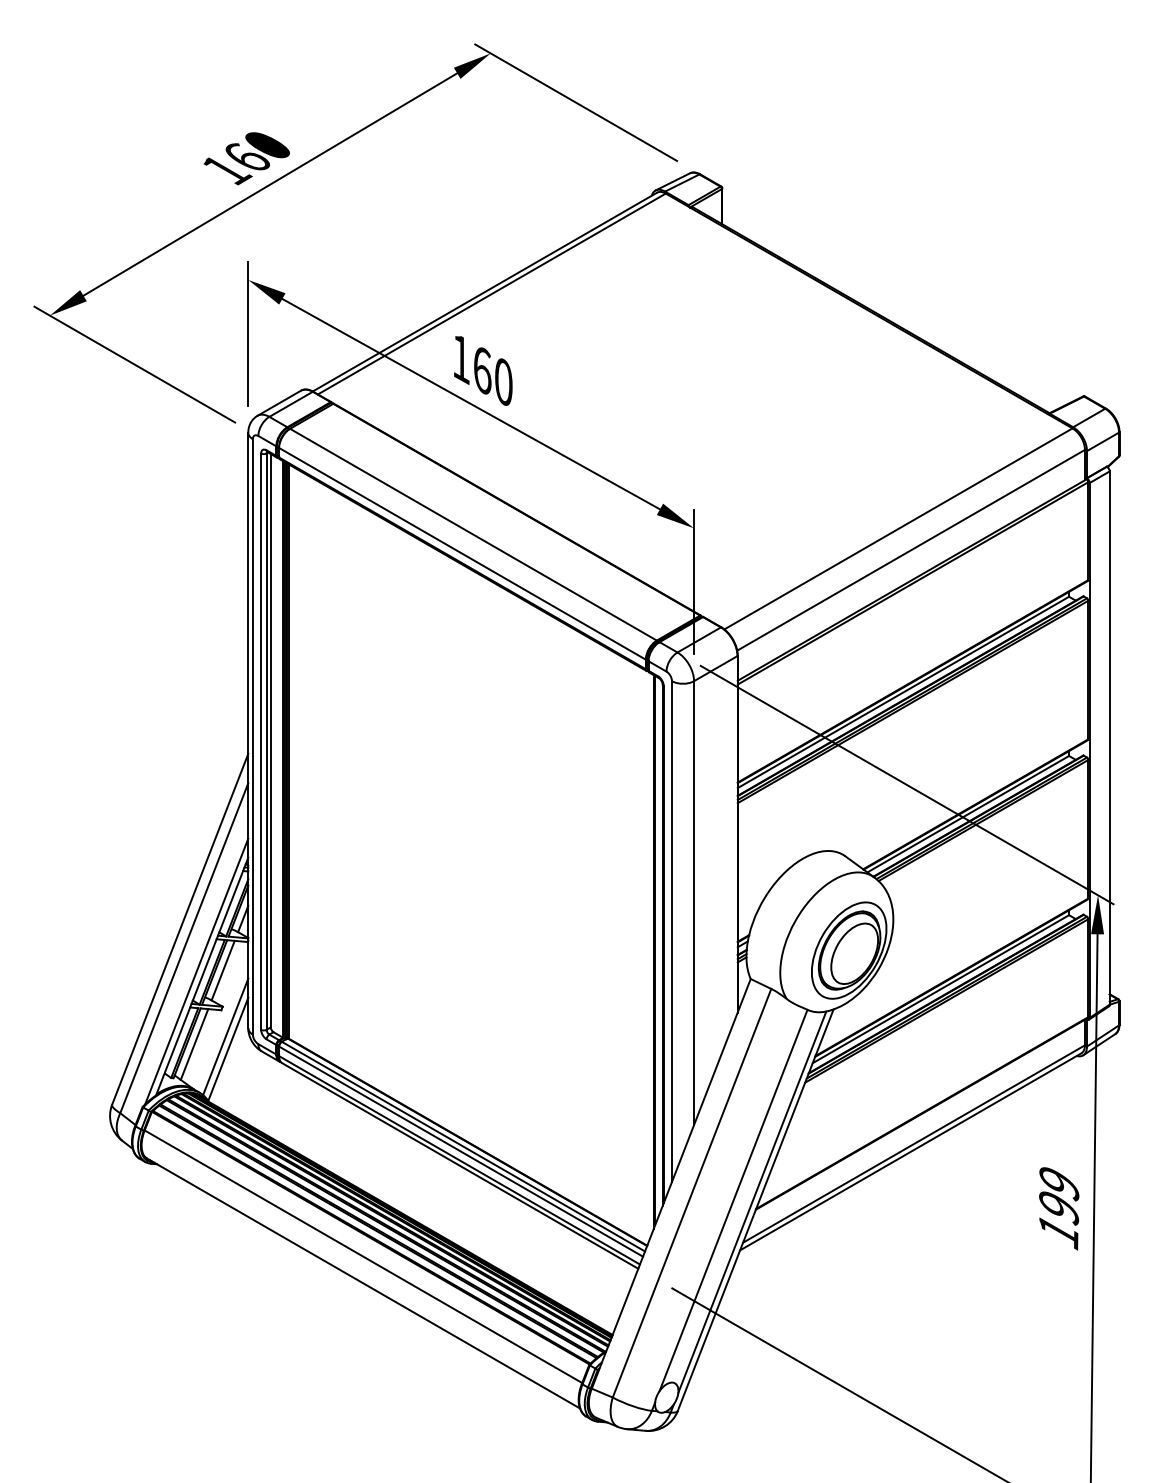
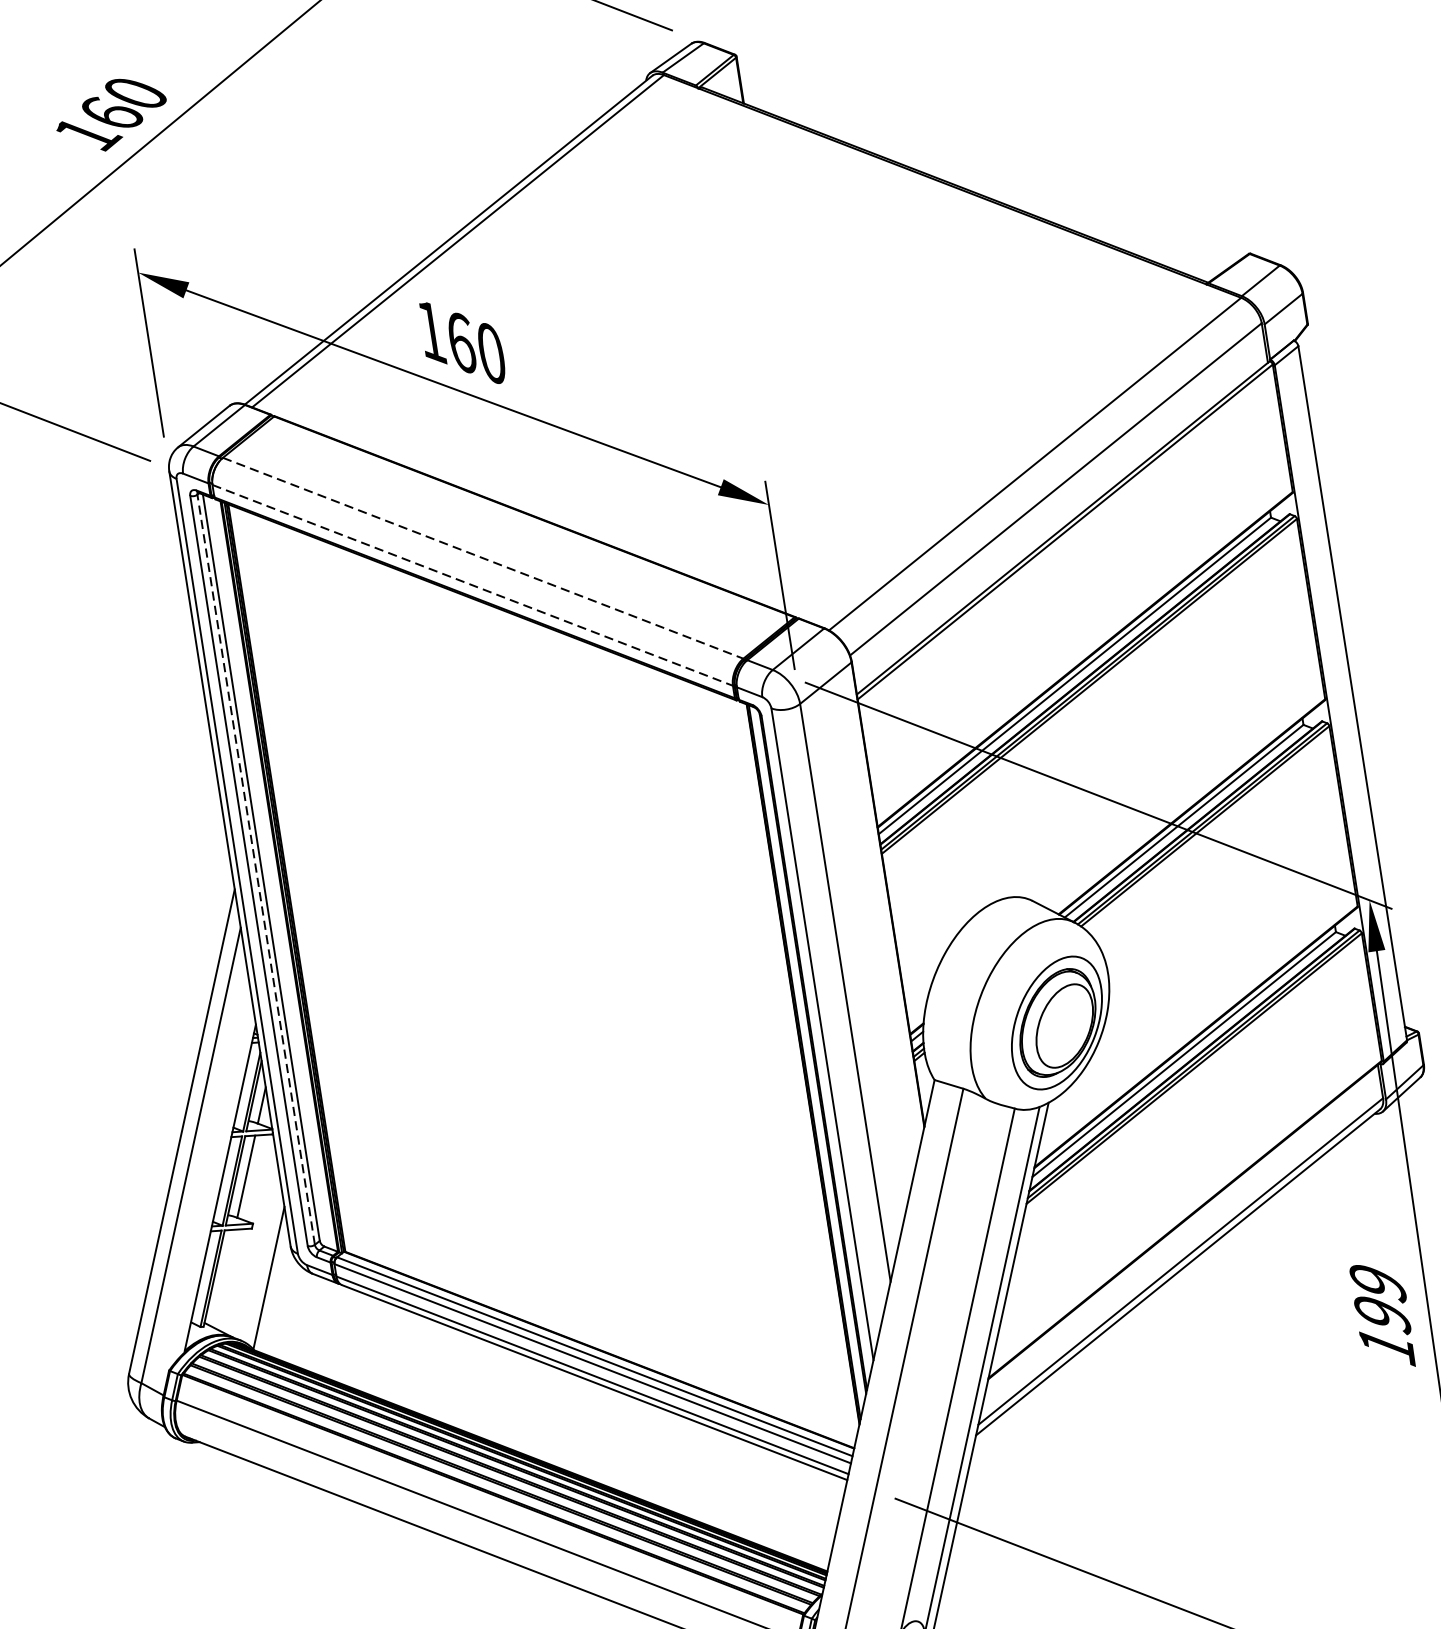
line: (473, 534) -> (483, 557), solid -> dashed
line: (462, 553) -> (472, 584), solid -> dashed
line: (266, 741) -> (255, 869), solid -> dashed
line: (196, 971) -> (211, 1183), removed
line: (225, 1036) -> (262, 1261), removed
line: (194, 1044) -> (223, 1278), removed

